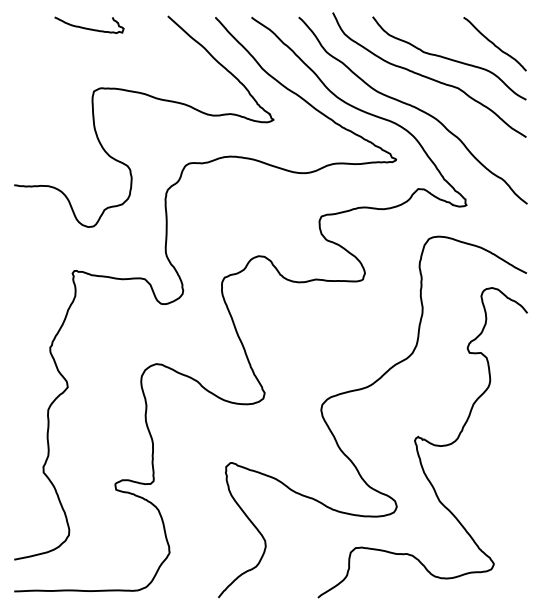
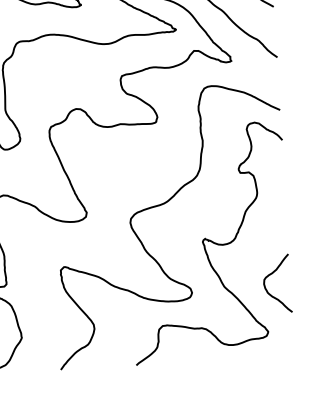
curve: (503, 488) -> (272, 274), added

